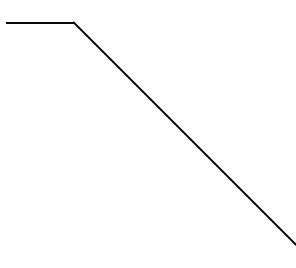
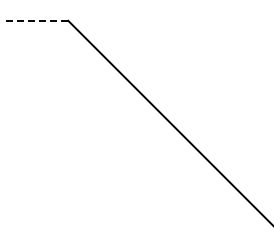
line: (39, 22) -> (36, 20), solid -> dashed

